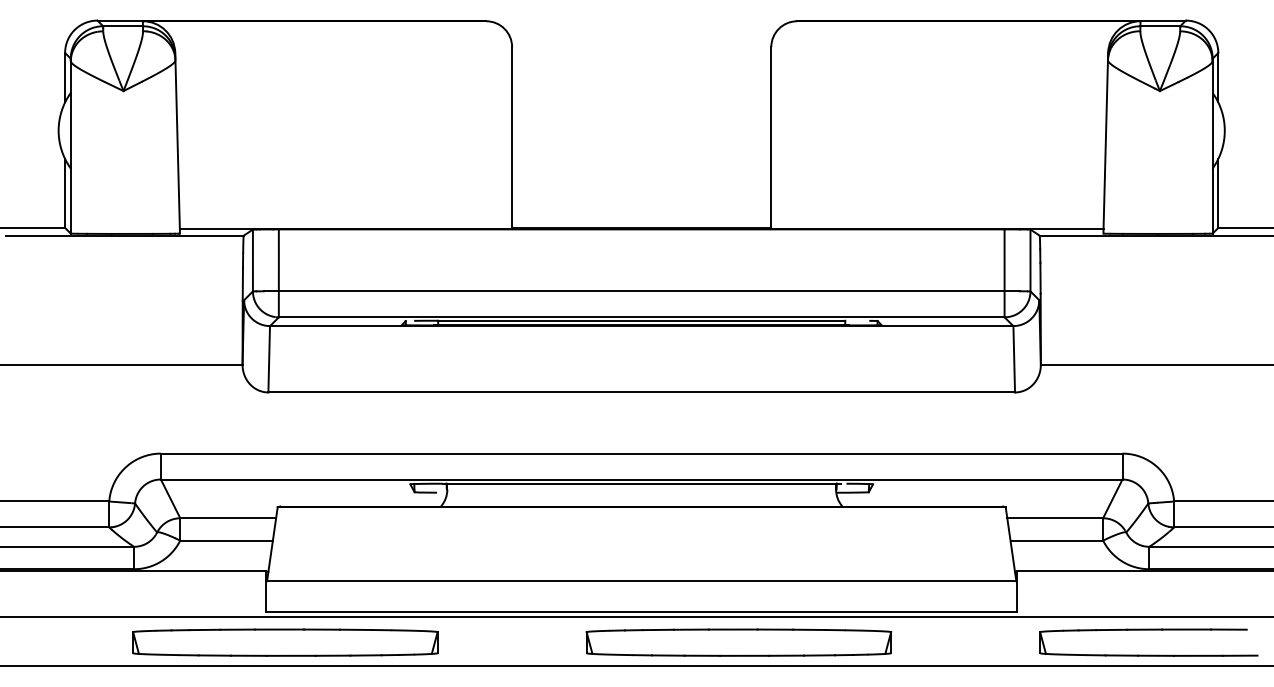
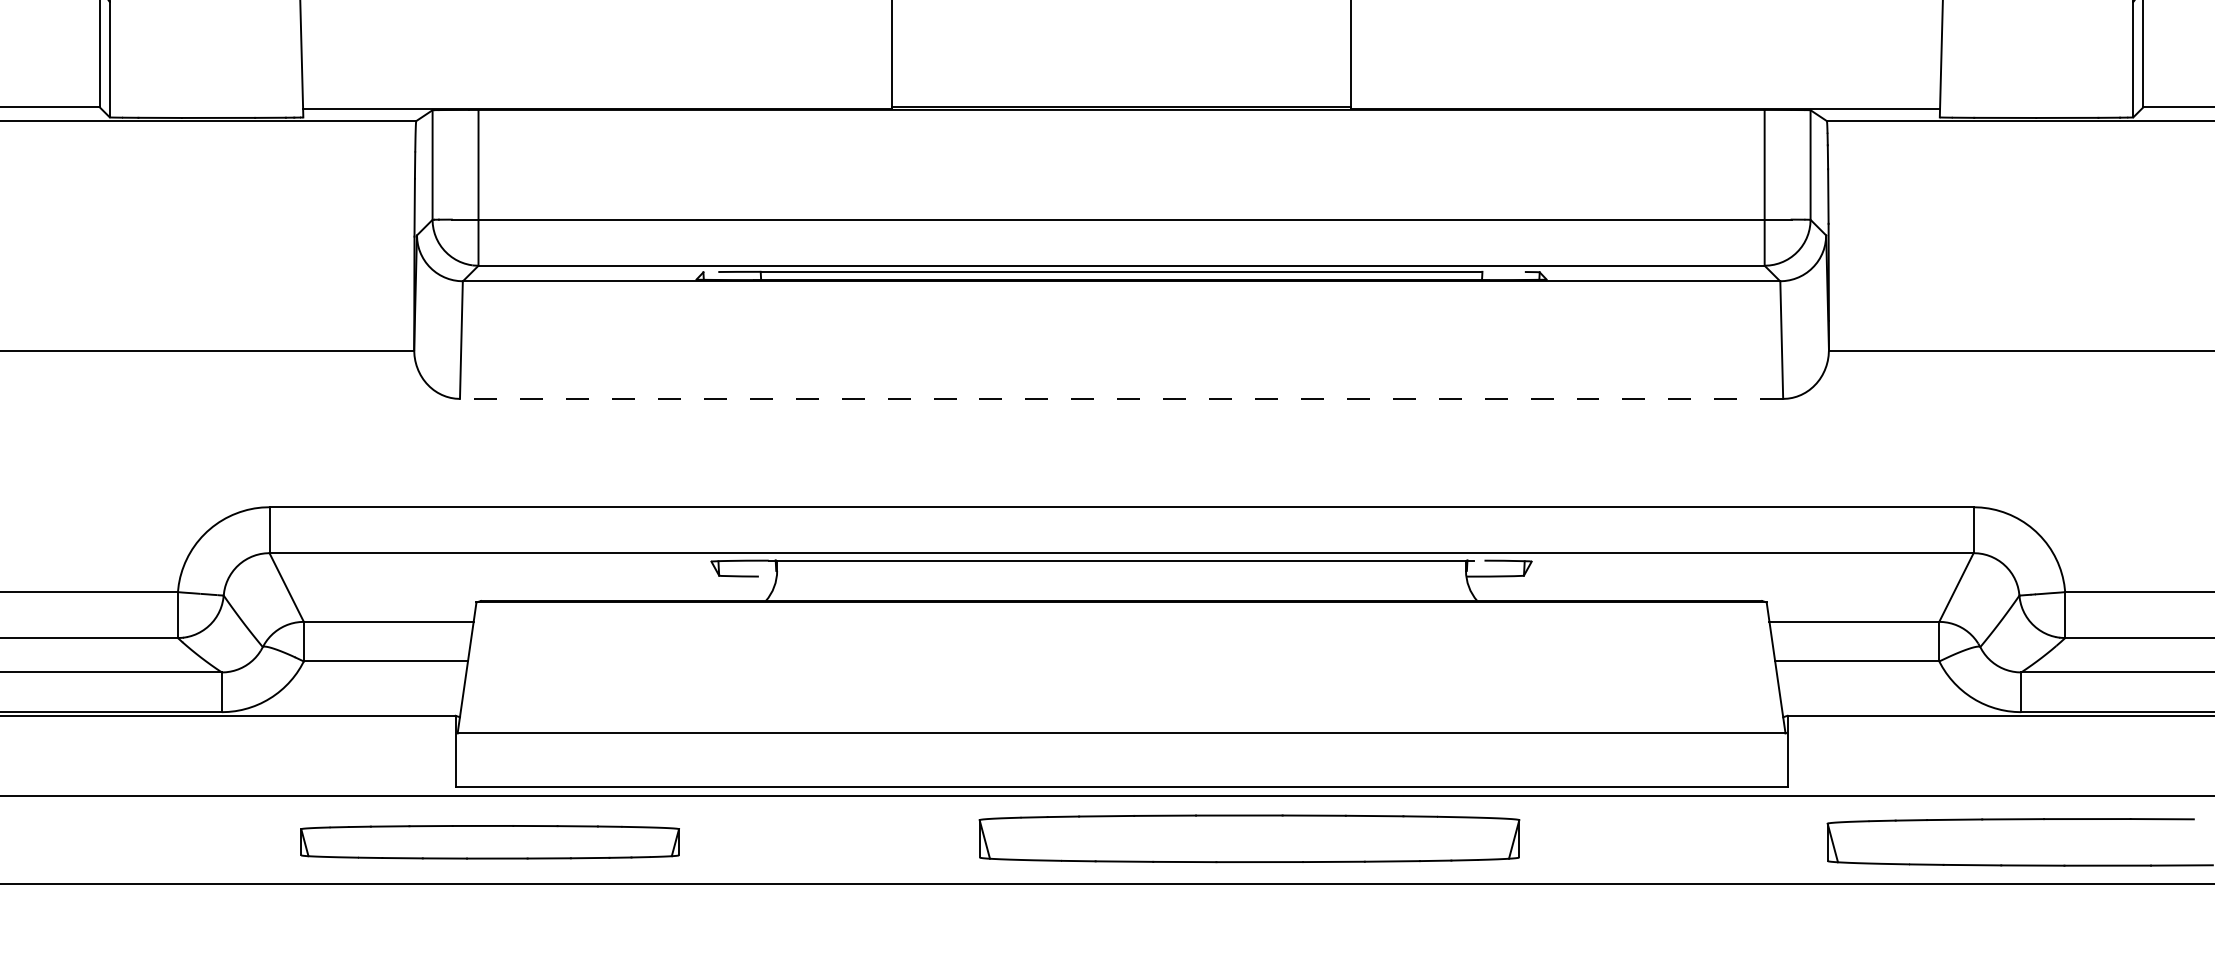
line: (641, 392) -> (1121, 398), solid -> dashed
part: (285, 642) -> (490, 842), size x0.7
part: (738, 642) -> (1248, 838), moved

